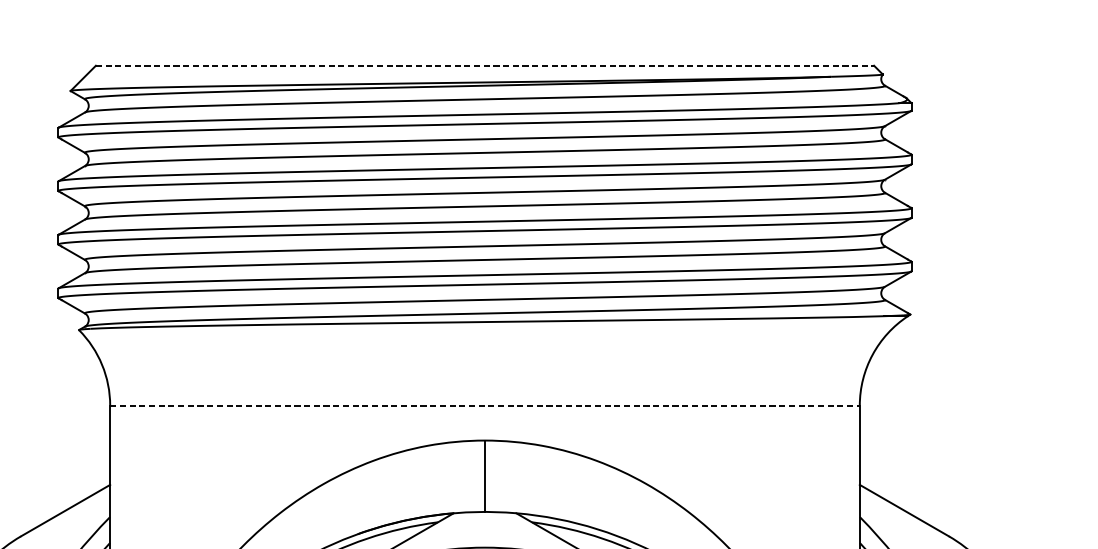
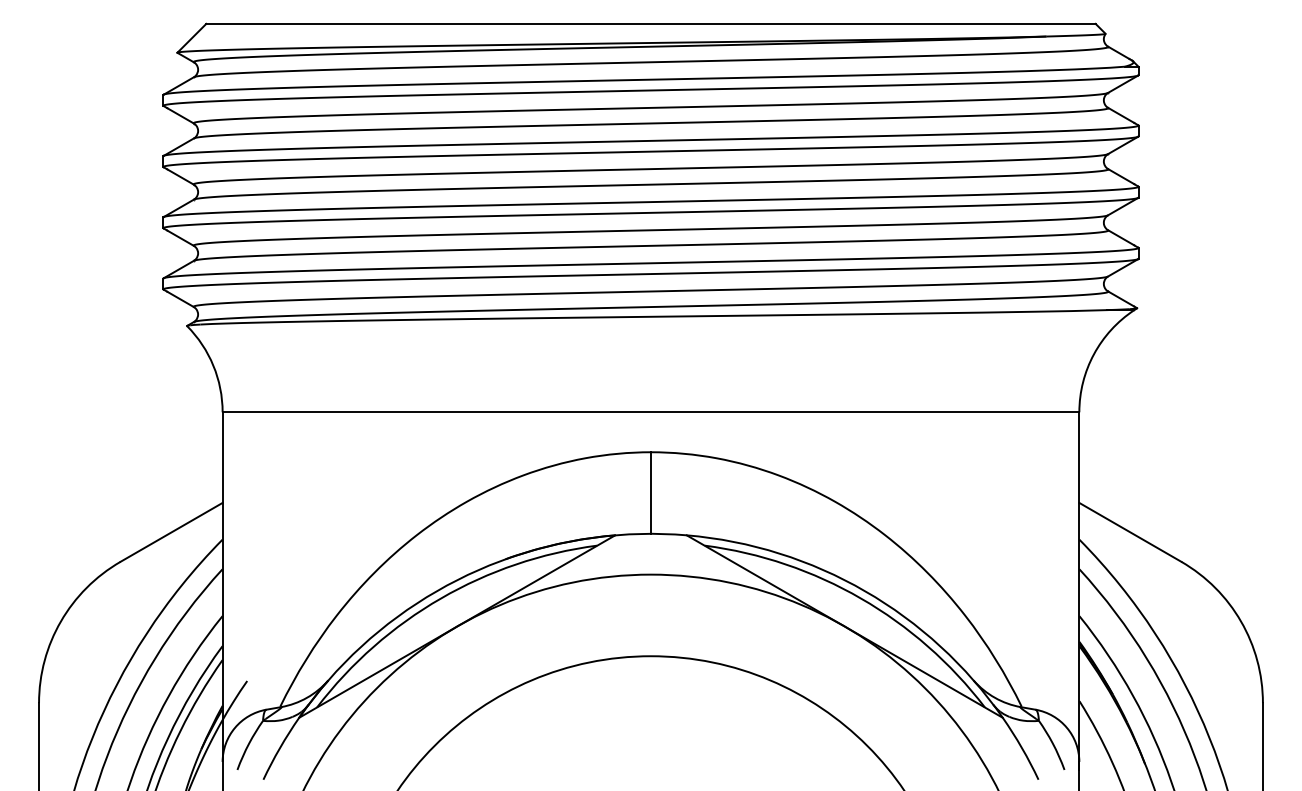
line: (484, 65) -> (650, 23), dashed -> solid
line: (485, 405) -> (651, 412), dashed -> solid

